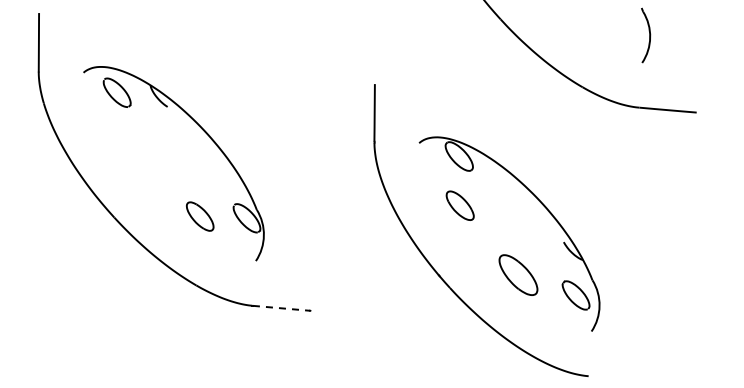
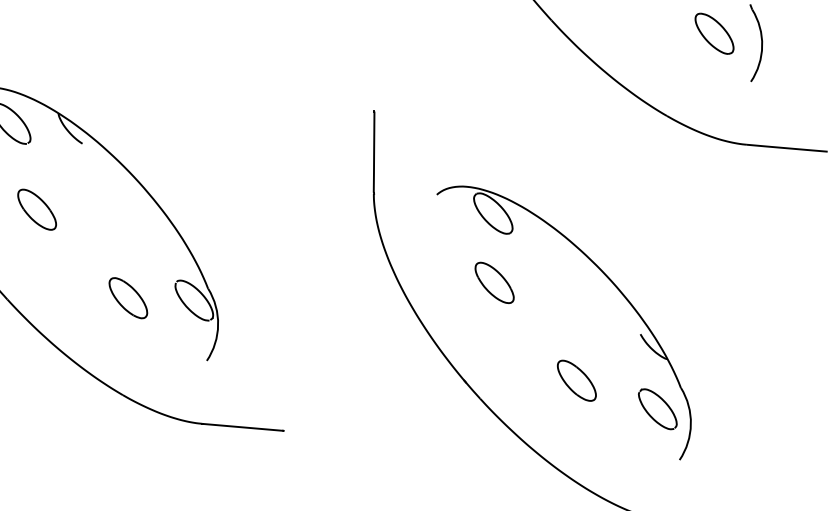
part: (616, 28) -> (714, 33), added
part: (135, 153) -> (37, 209), added
part: (518, 275) -> (576, 381), size x0.71
line: (281, 308) -> (242, 427), dashed -> solid

